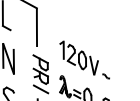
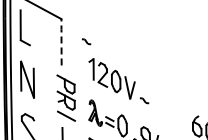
line: (36, 26) -> (61, 41), solid -> dashed
part: (57, 26) -> (86, 41), added

